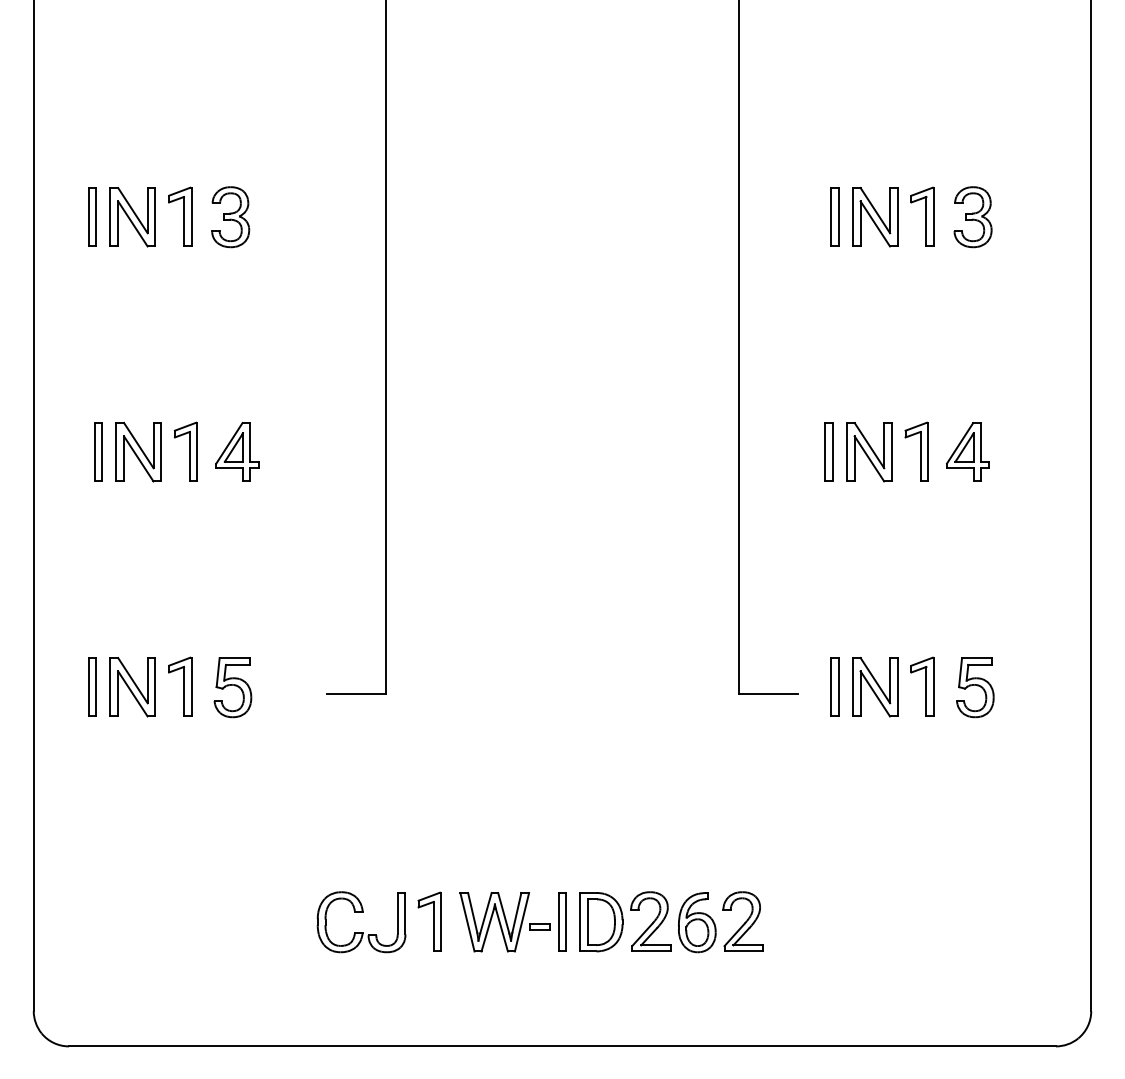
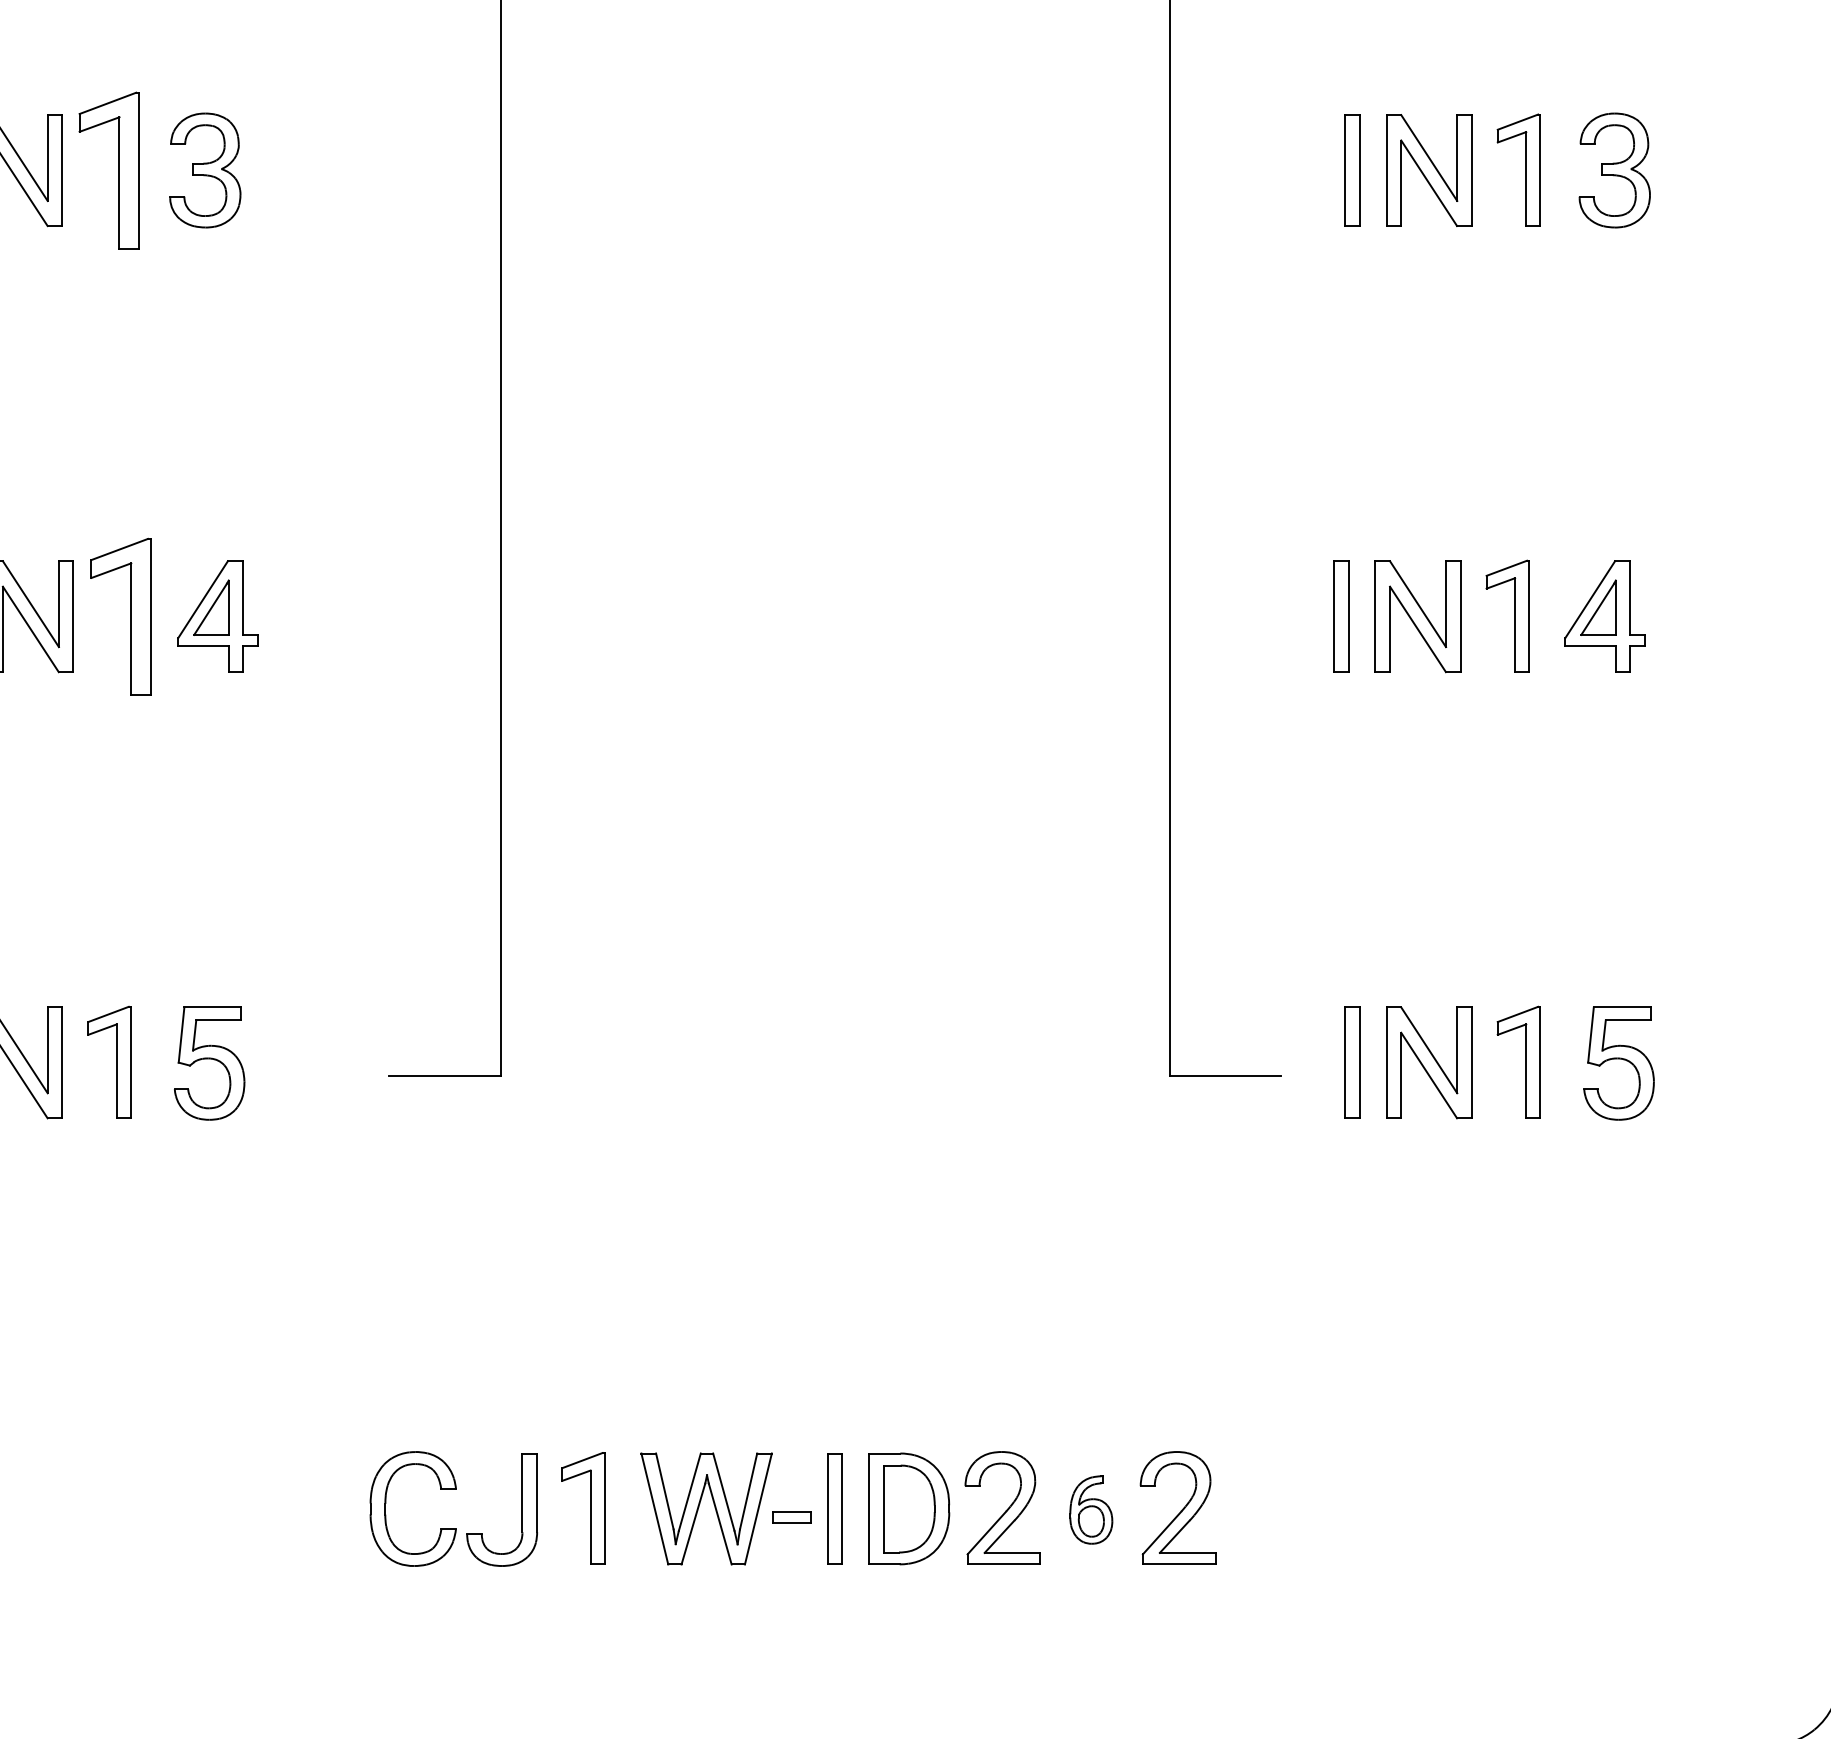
part: (180, 216) -> (110, 169), size x1.4
part: (185, 451) -> (119, 615), size x1.4
part: (697, 922) -> (1091, 1509), size x0.6

